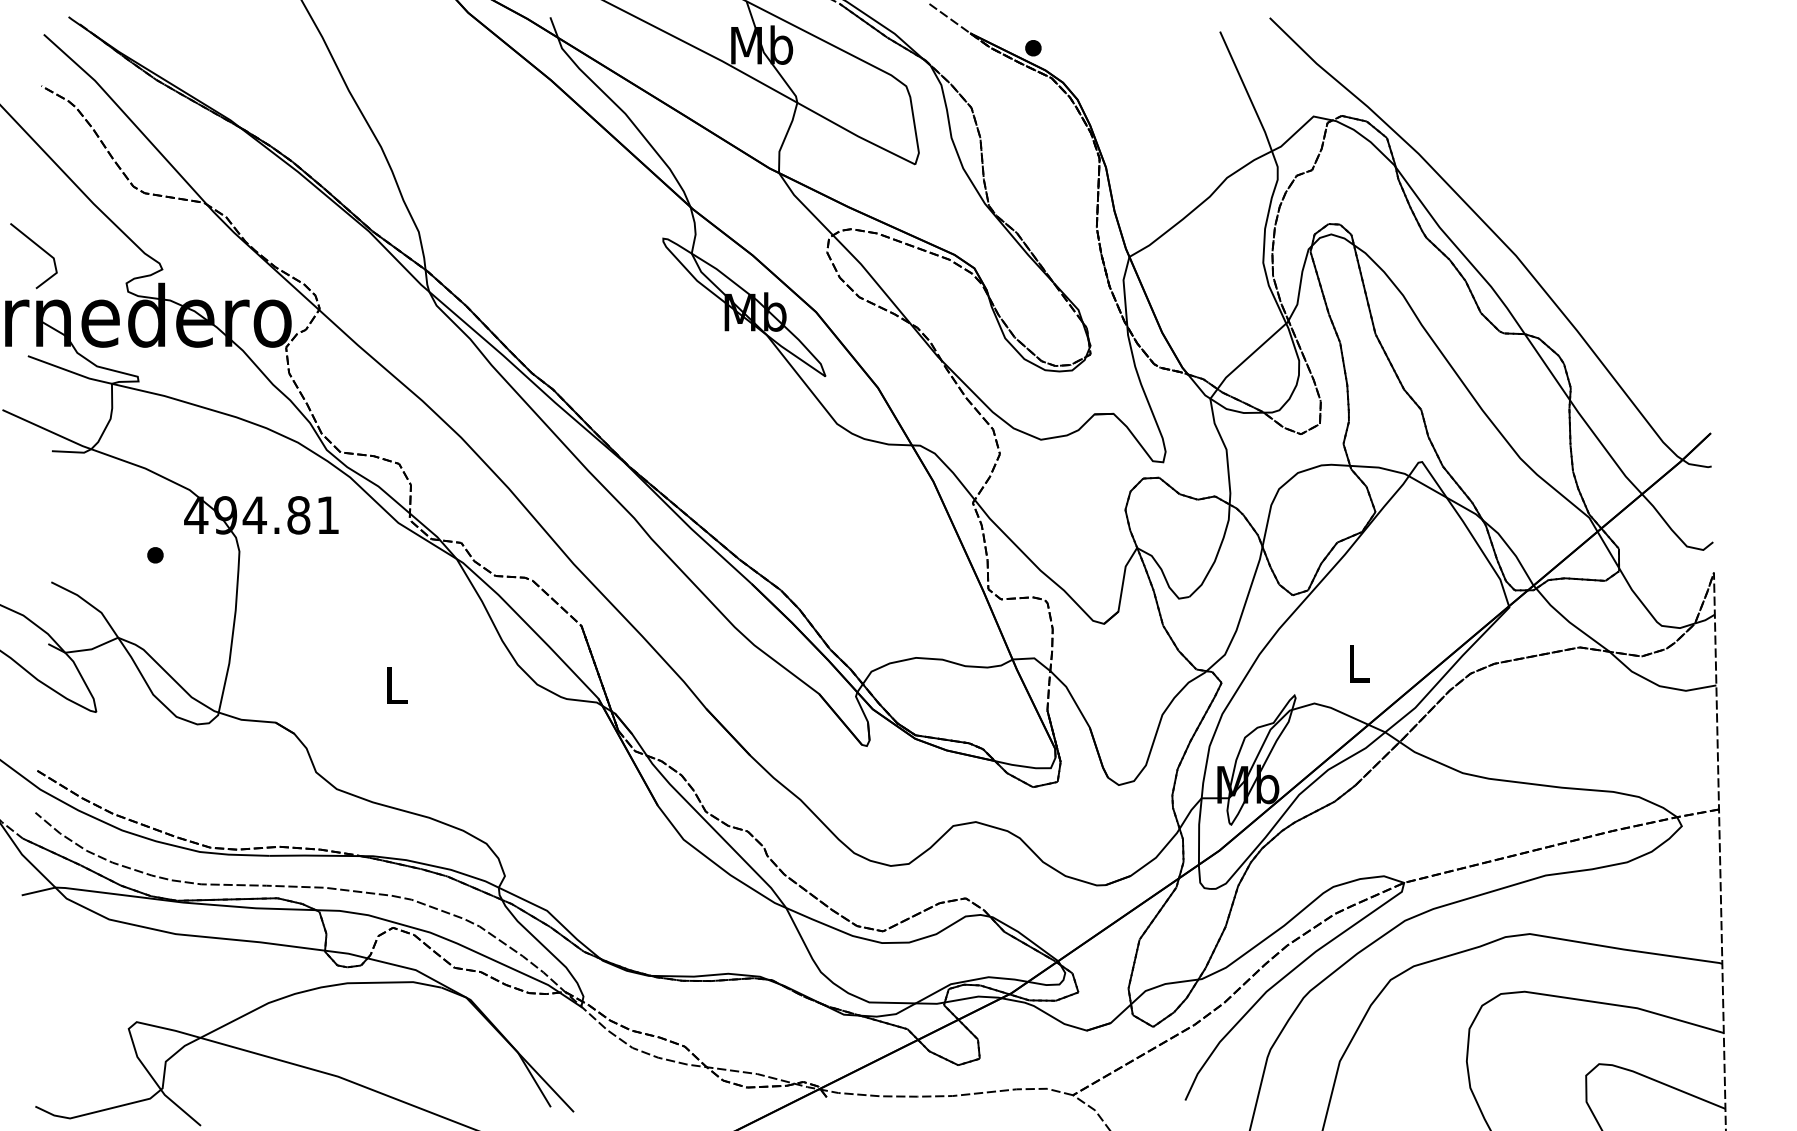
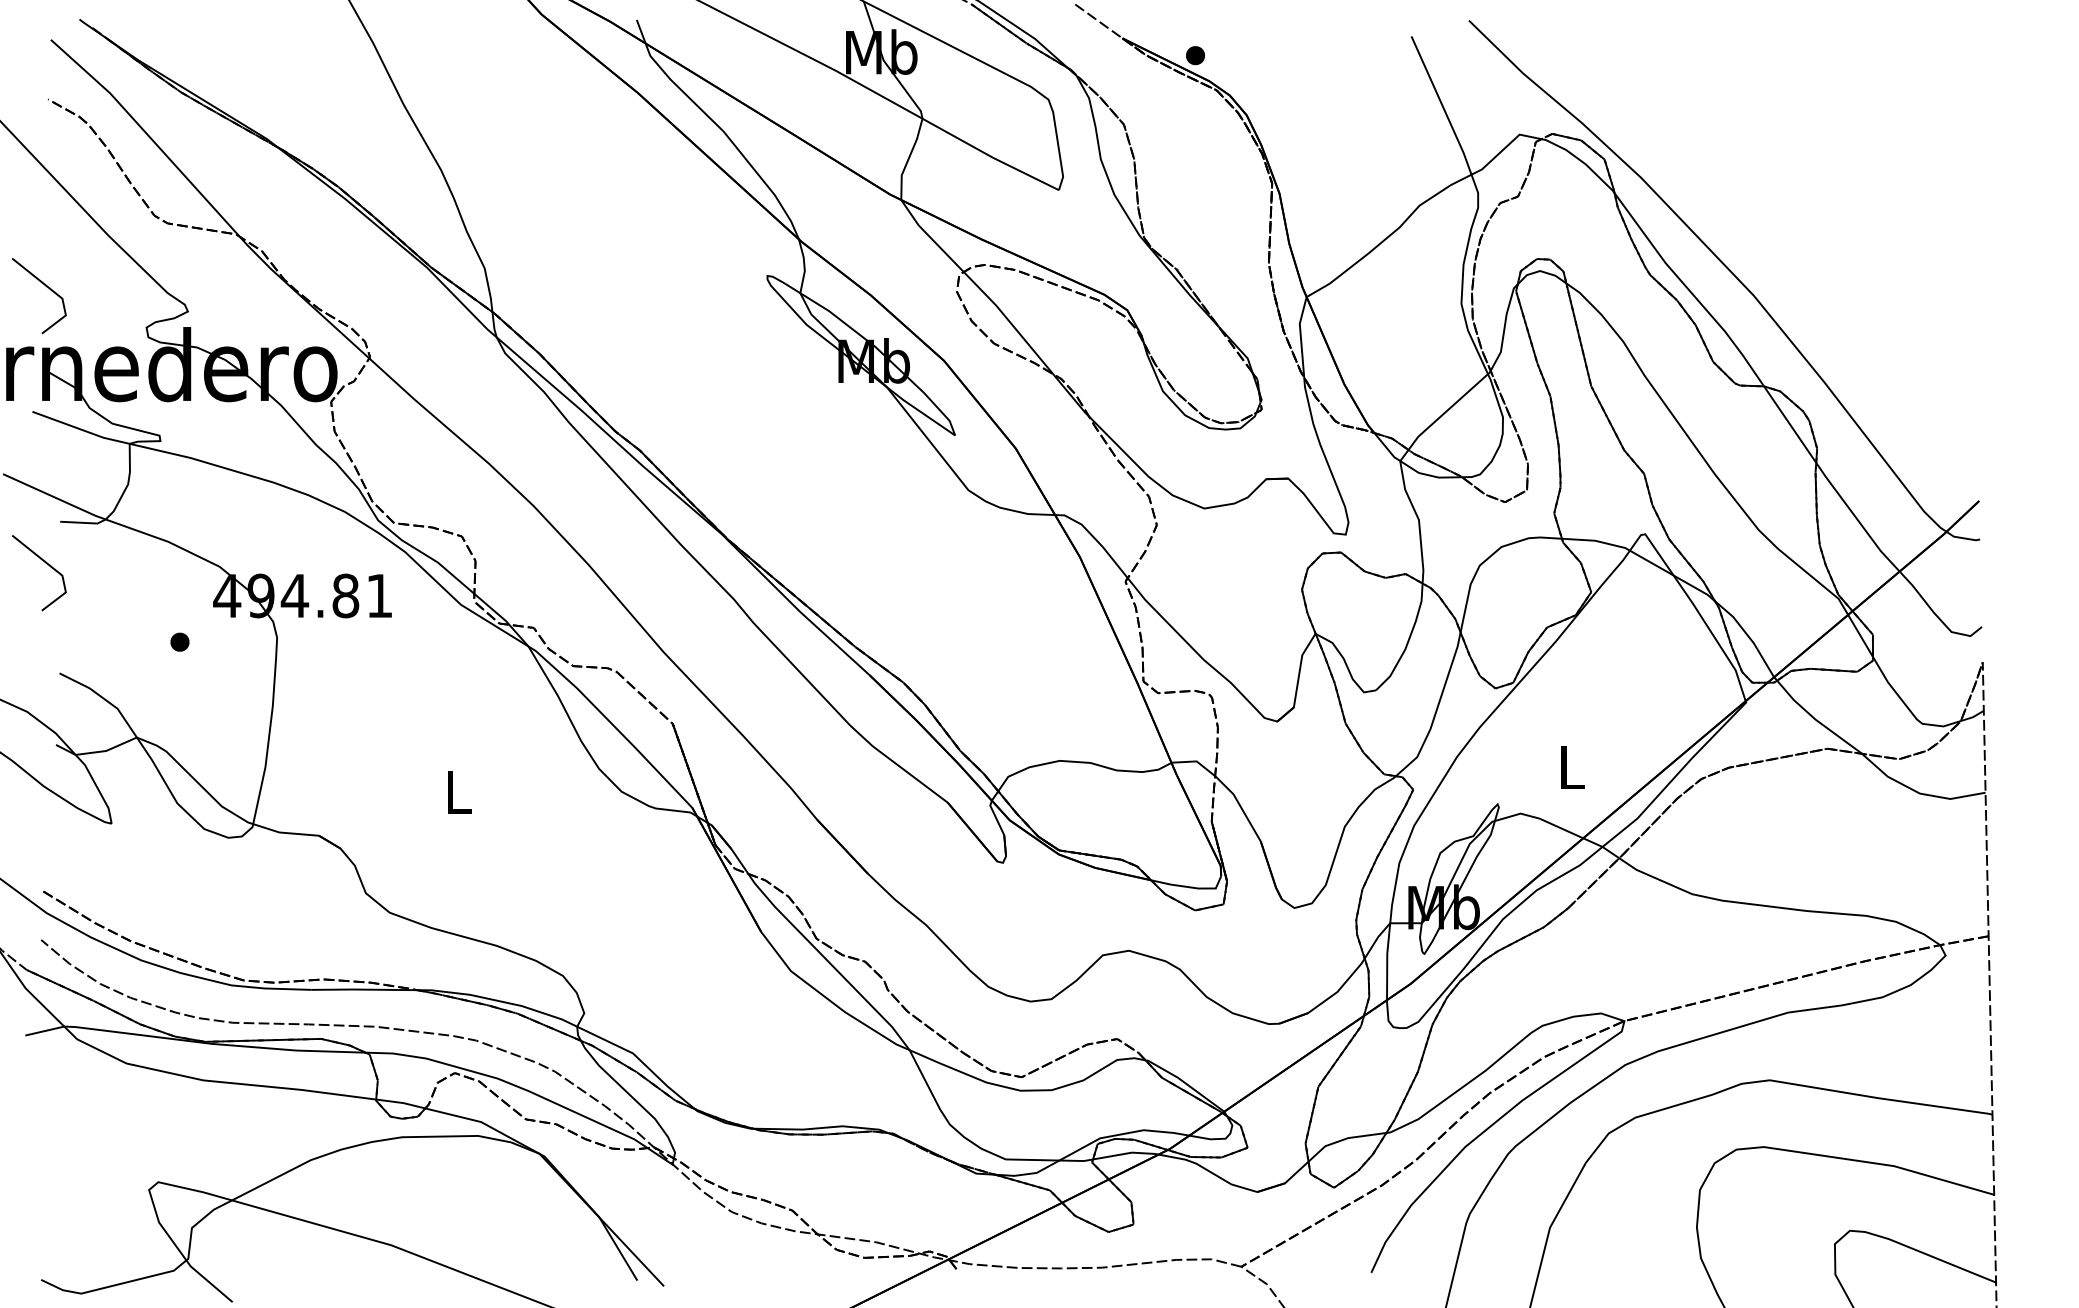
line: (40, 488) -> (46, 564), added

